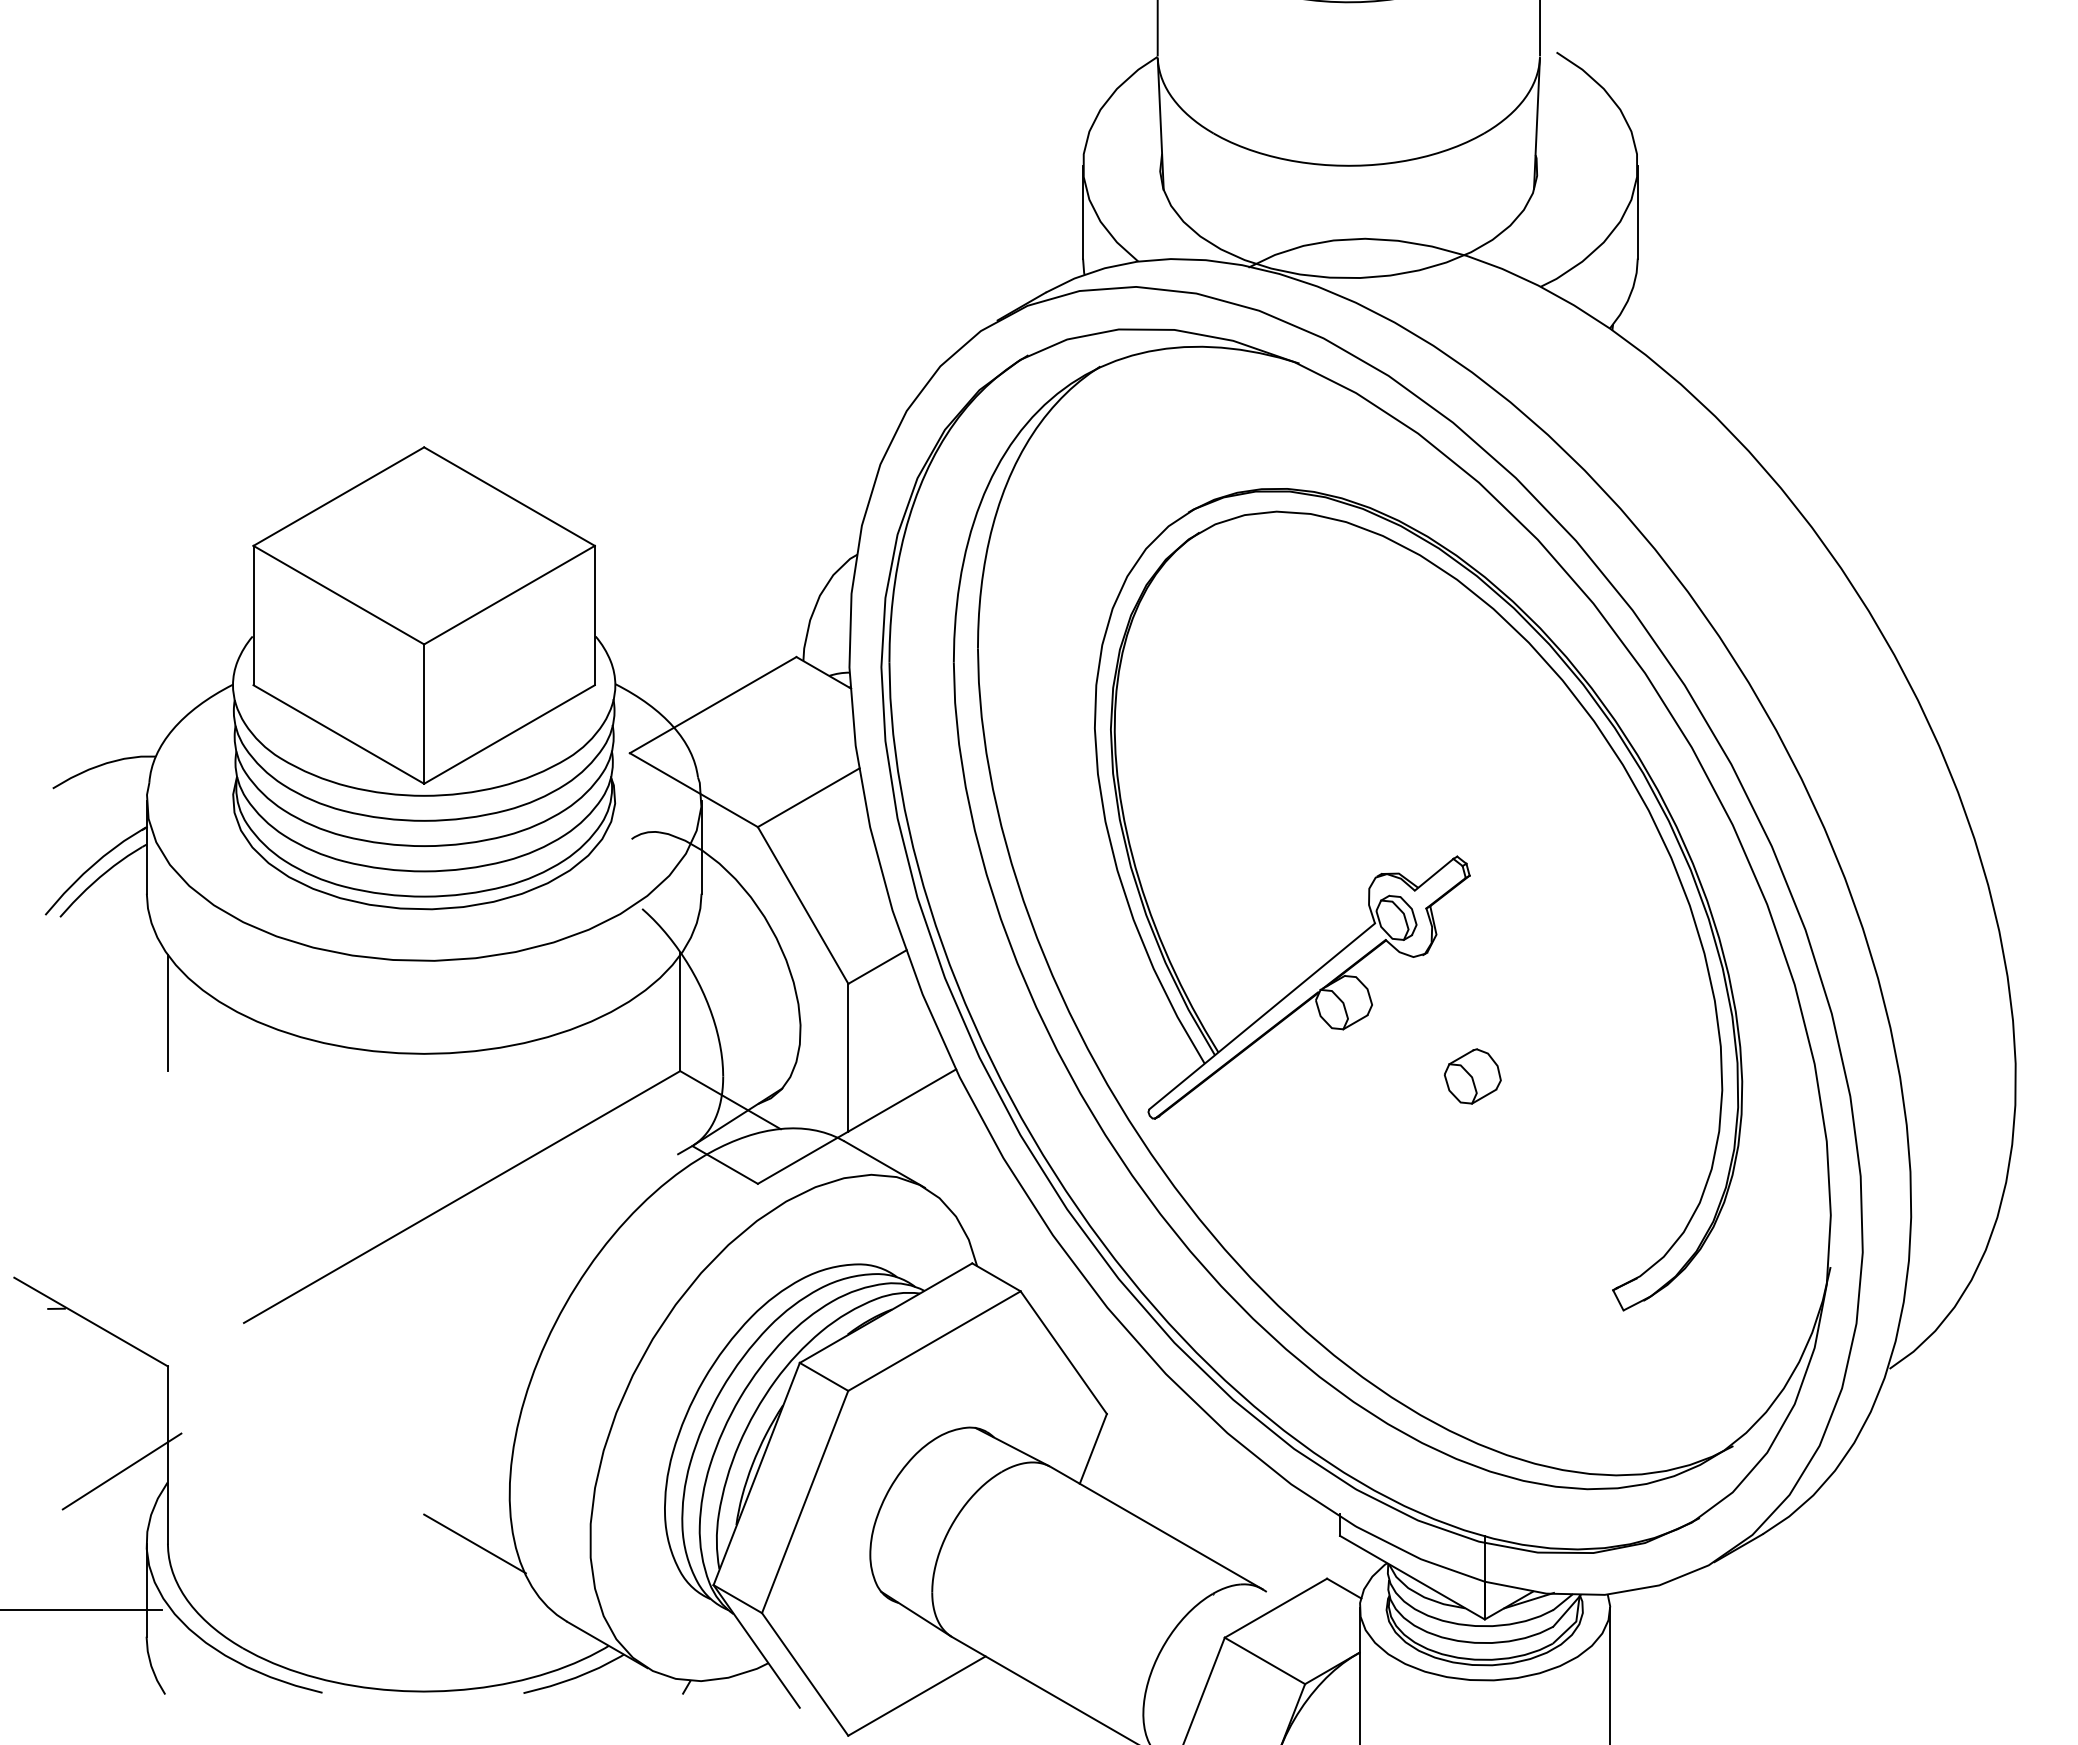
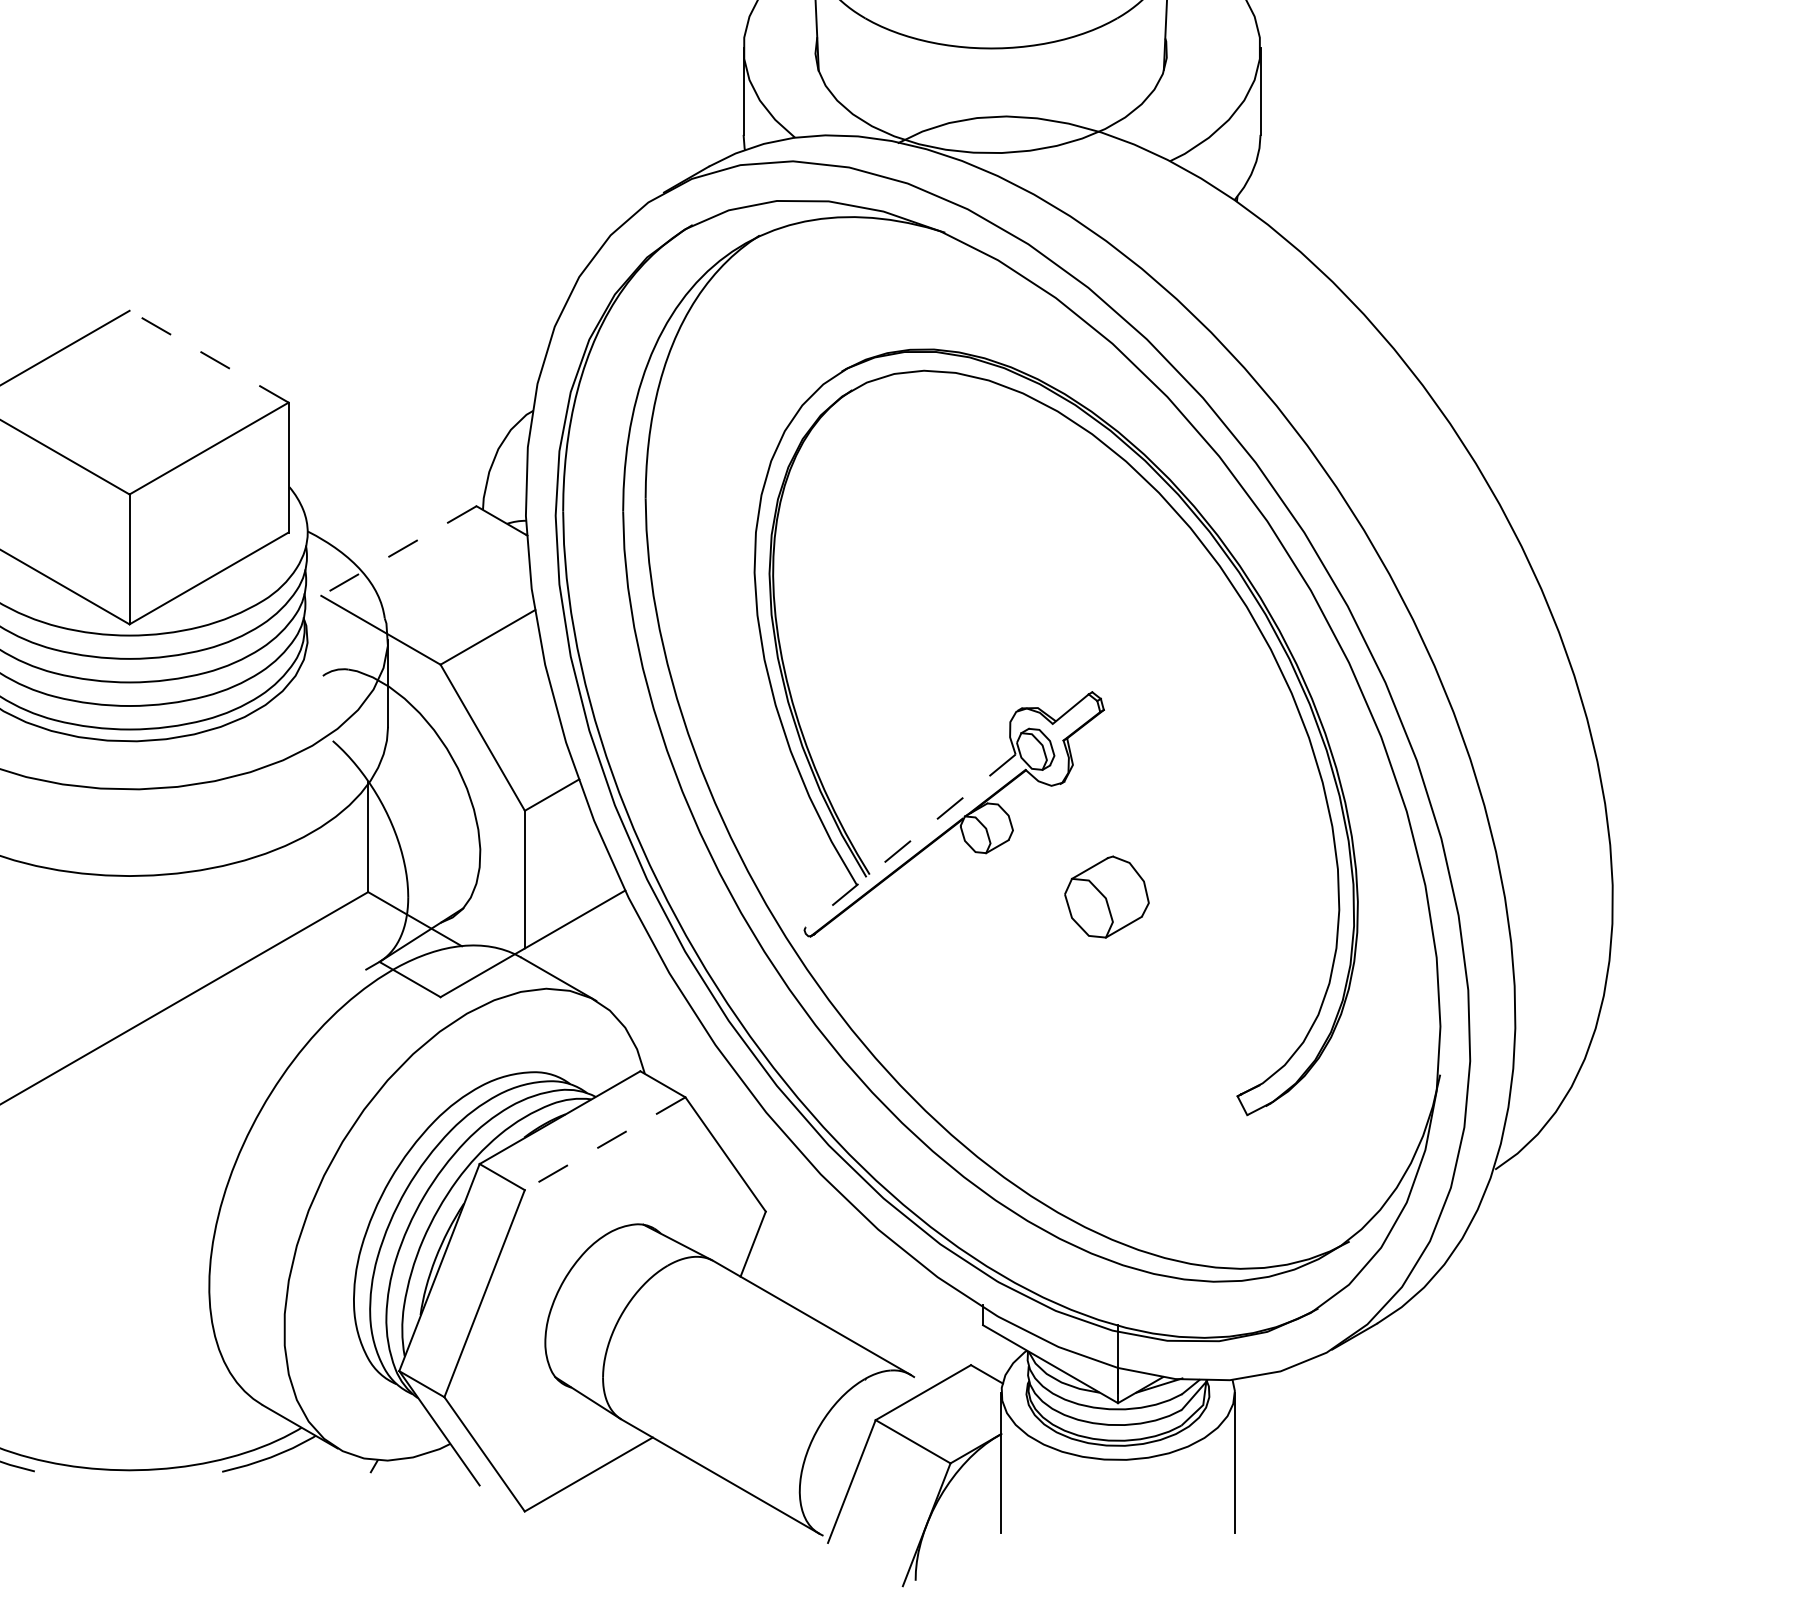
line: (509, 496) -> (209, 356), solid -> dashed
line: (712, 705) -> (398, 551), solid -> dashed
line: (1261, 1016) -> (909, 841), solid -> dashed
part: (1472, 1076) -> (1106, 897), size x1.6
line: (934, 1341) -> (605, 1144), solid -> dashed
line: (474, 1543) -> (176, 1332), removed

